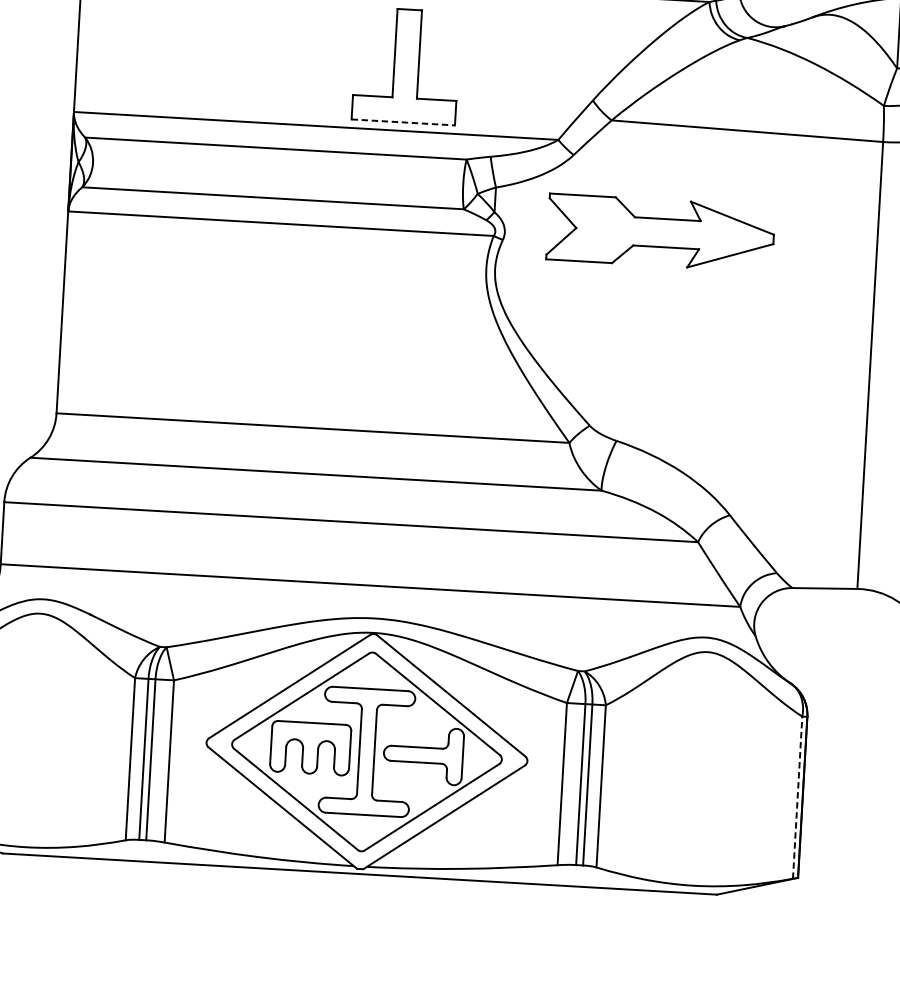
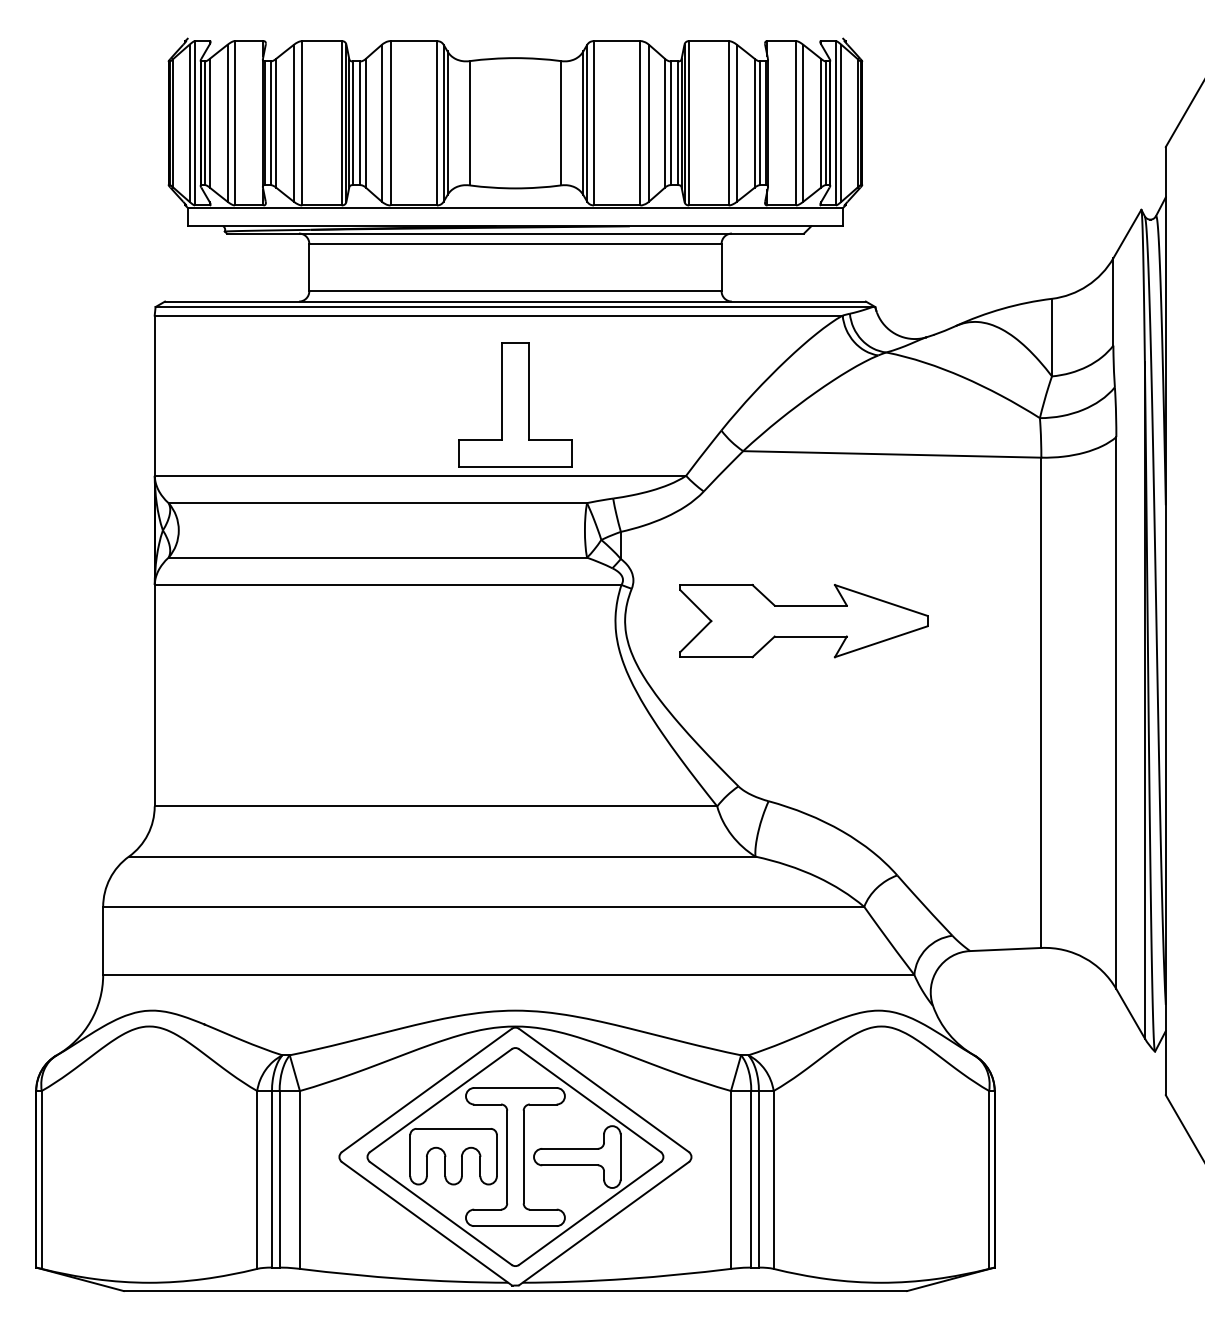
line: (403, 122) -> (515, 466), dashed -> solid
part: (660, 233) -> (803, 621), moved
line: (797, 797) -> (989, 1179), dashed -> solid

